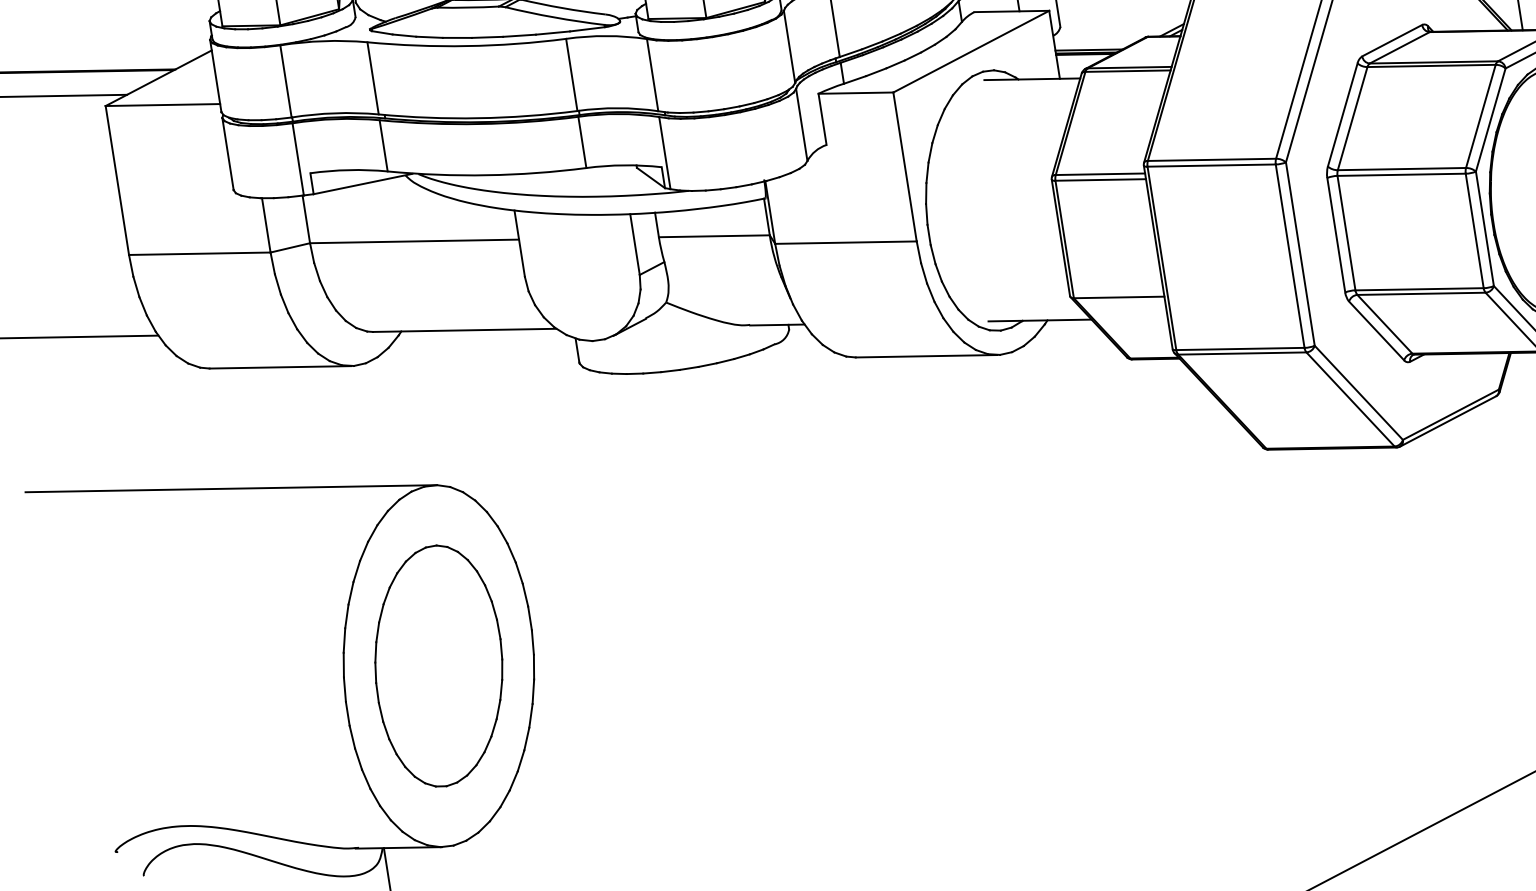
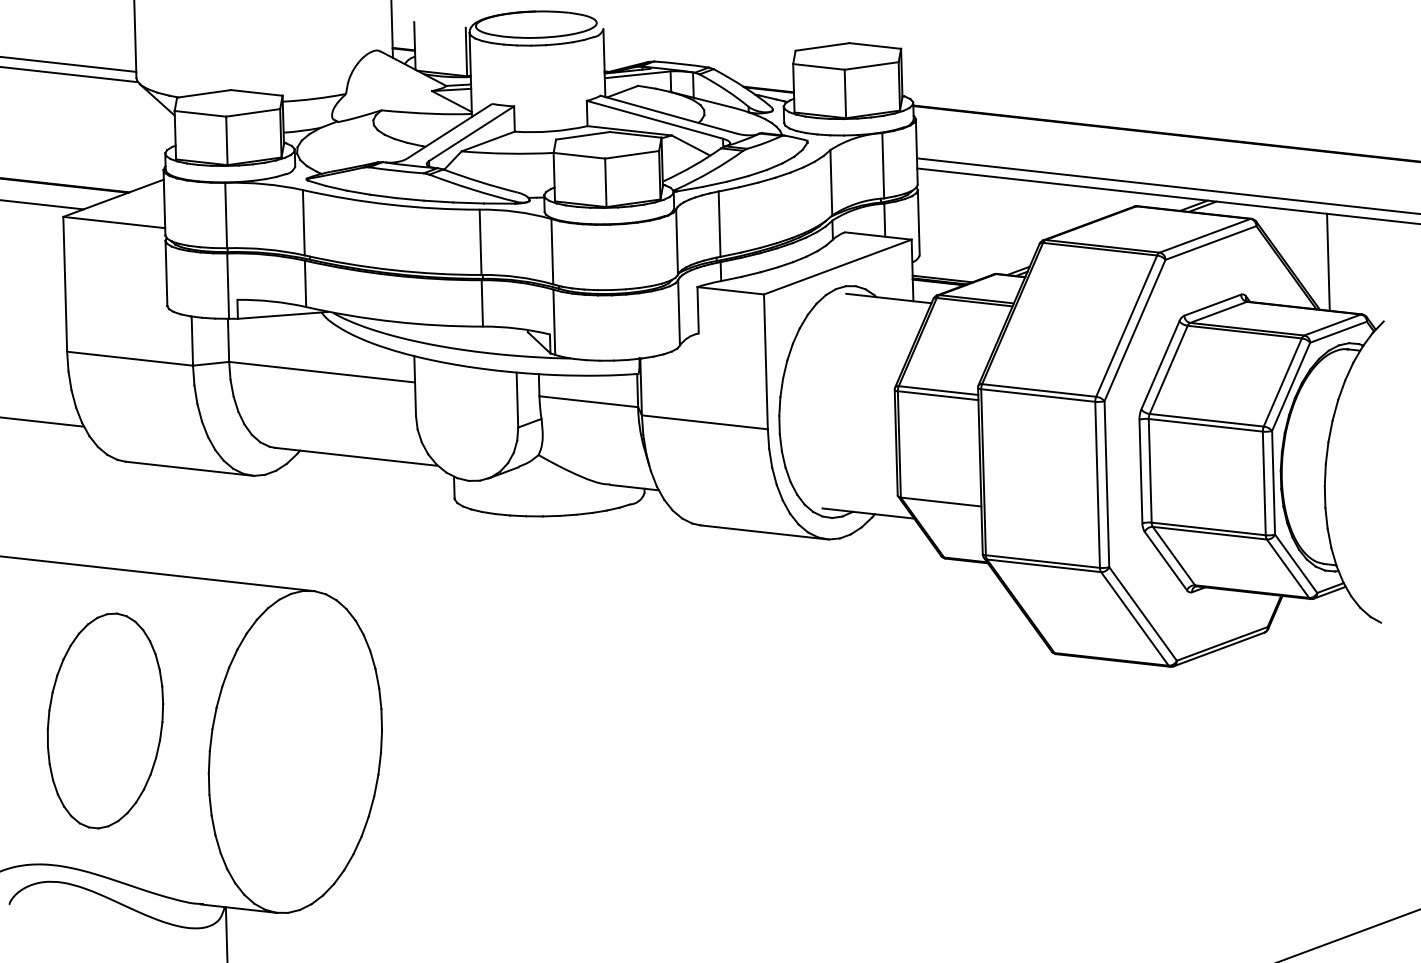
part: (438, 665) -> (105, 720), moved

